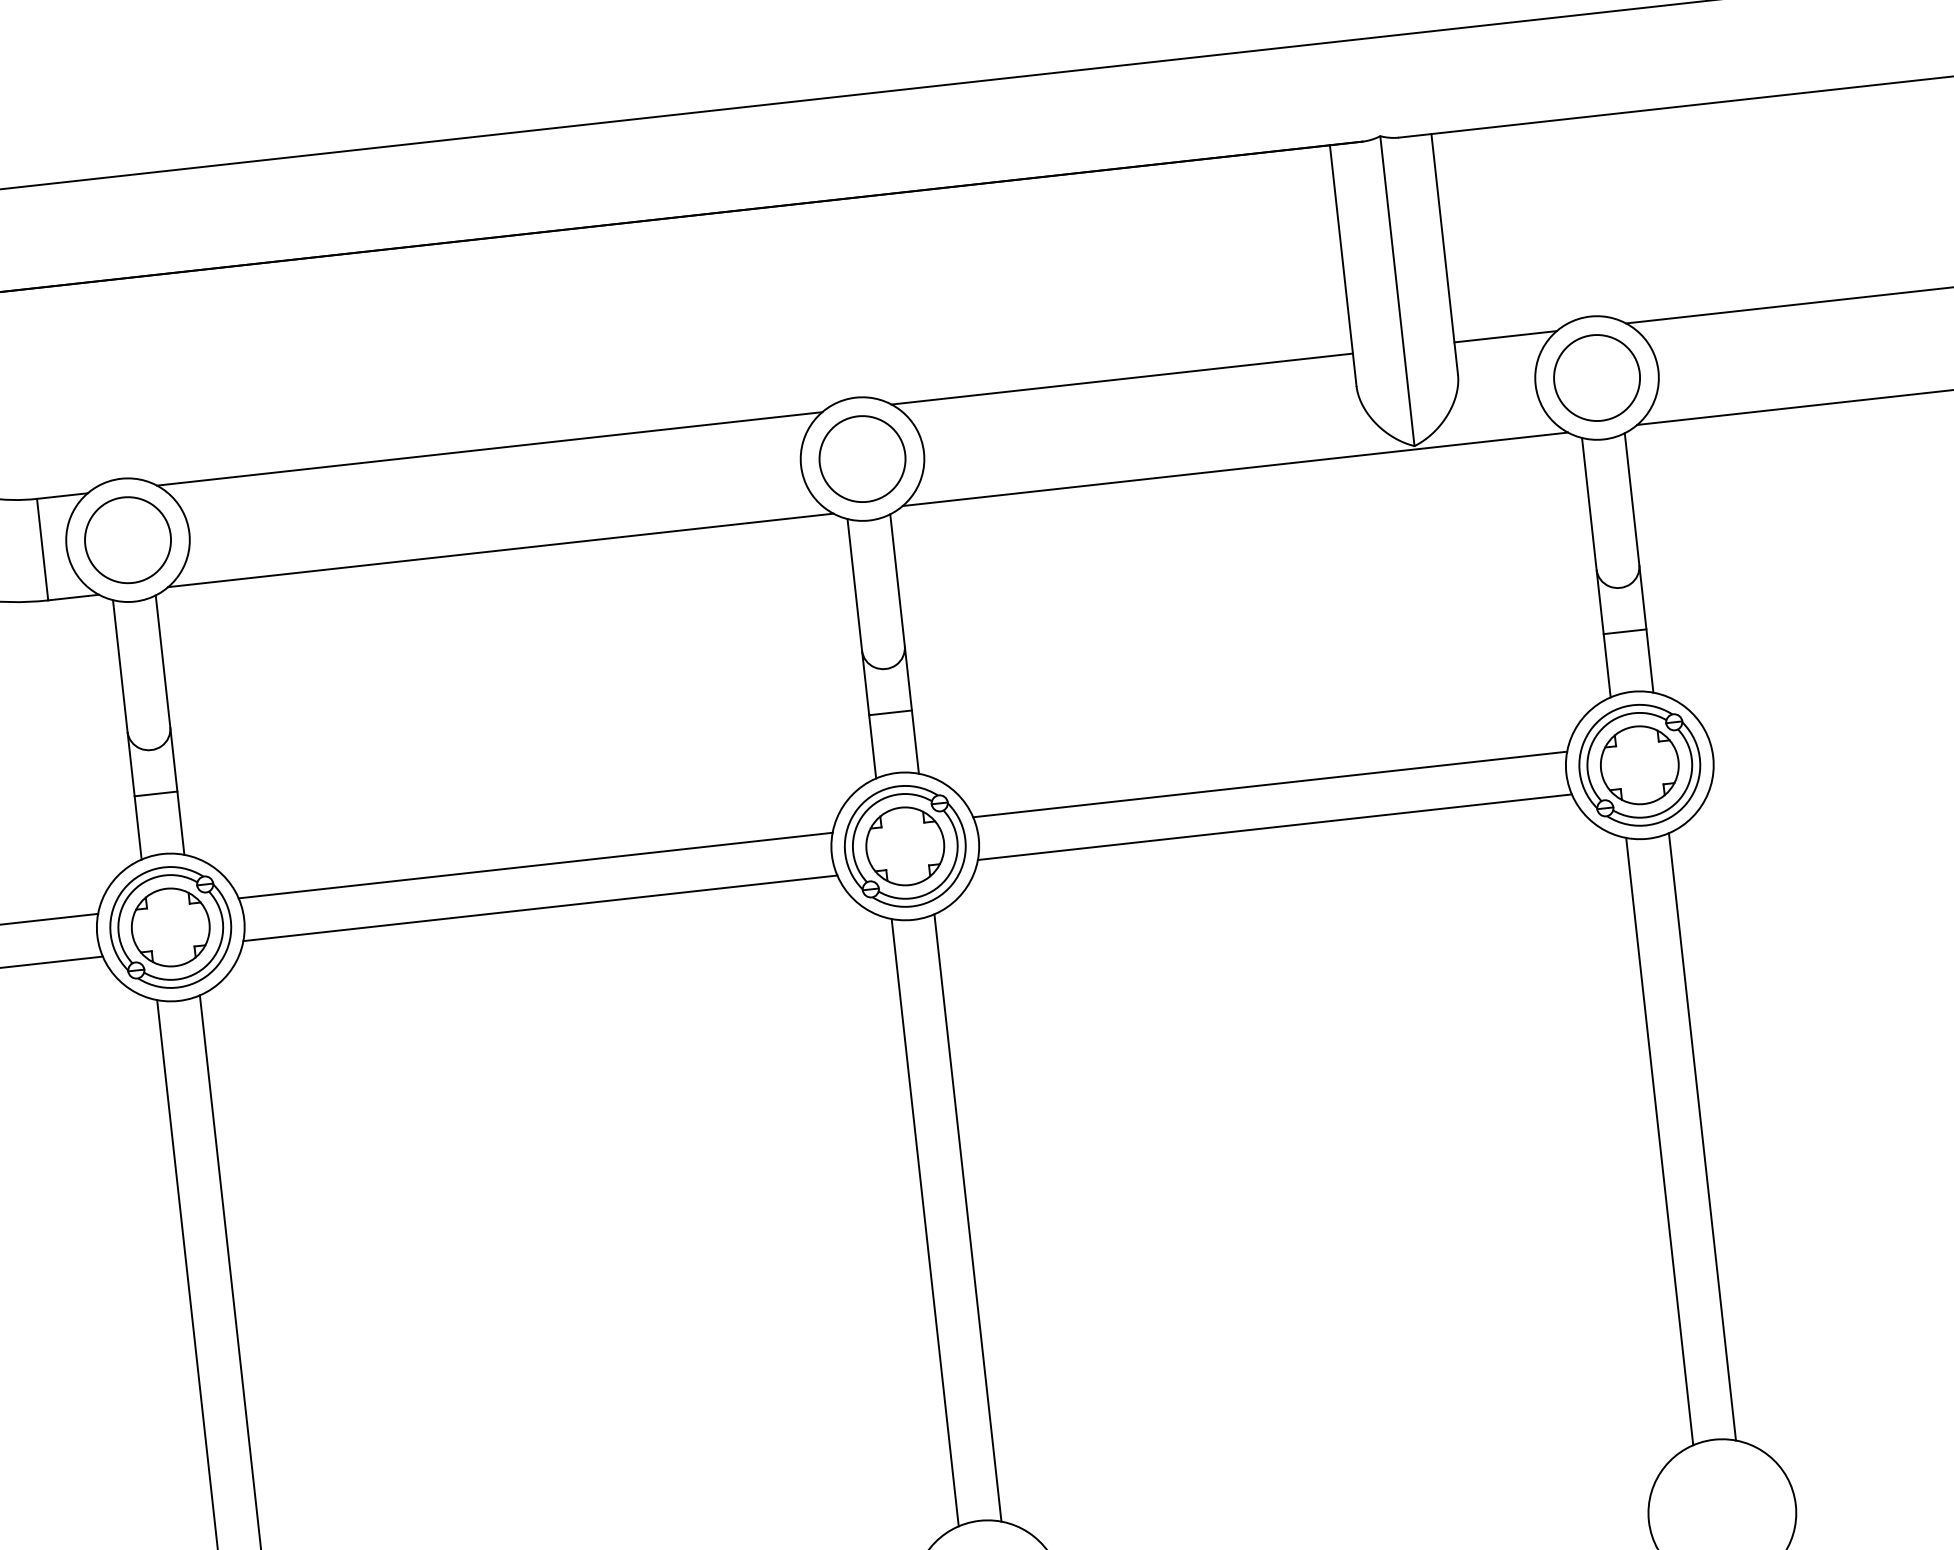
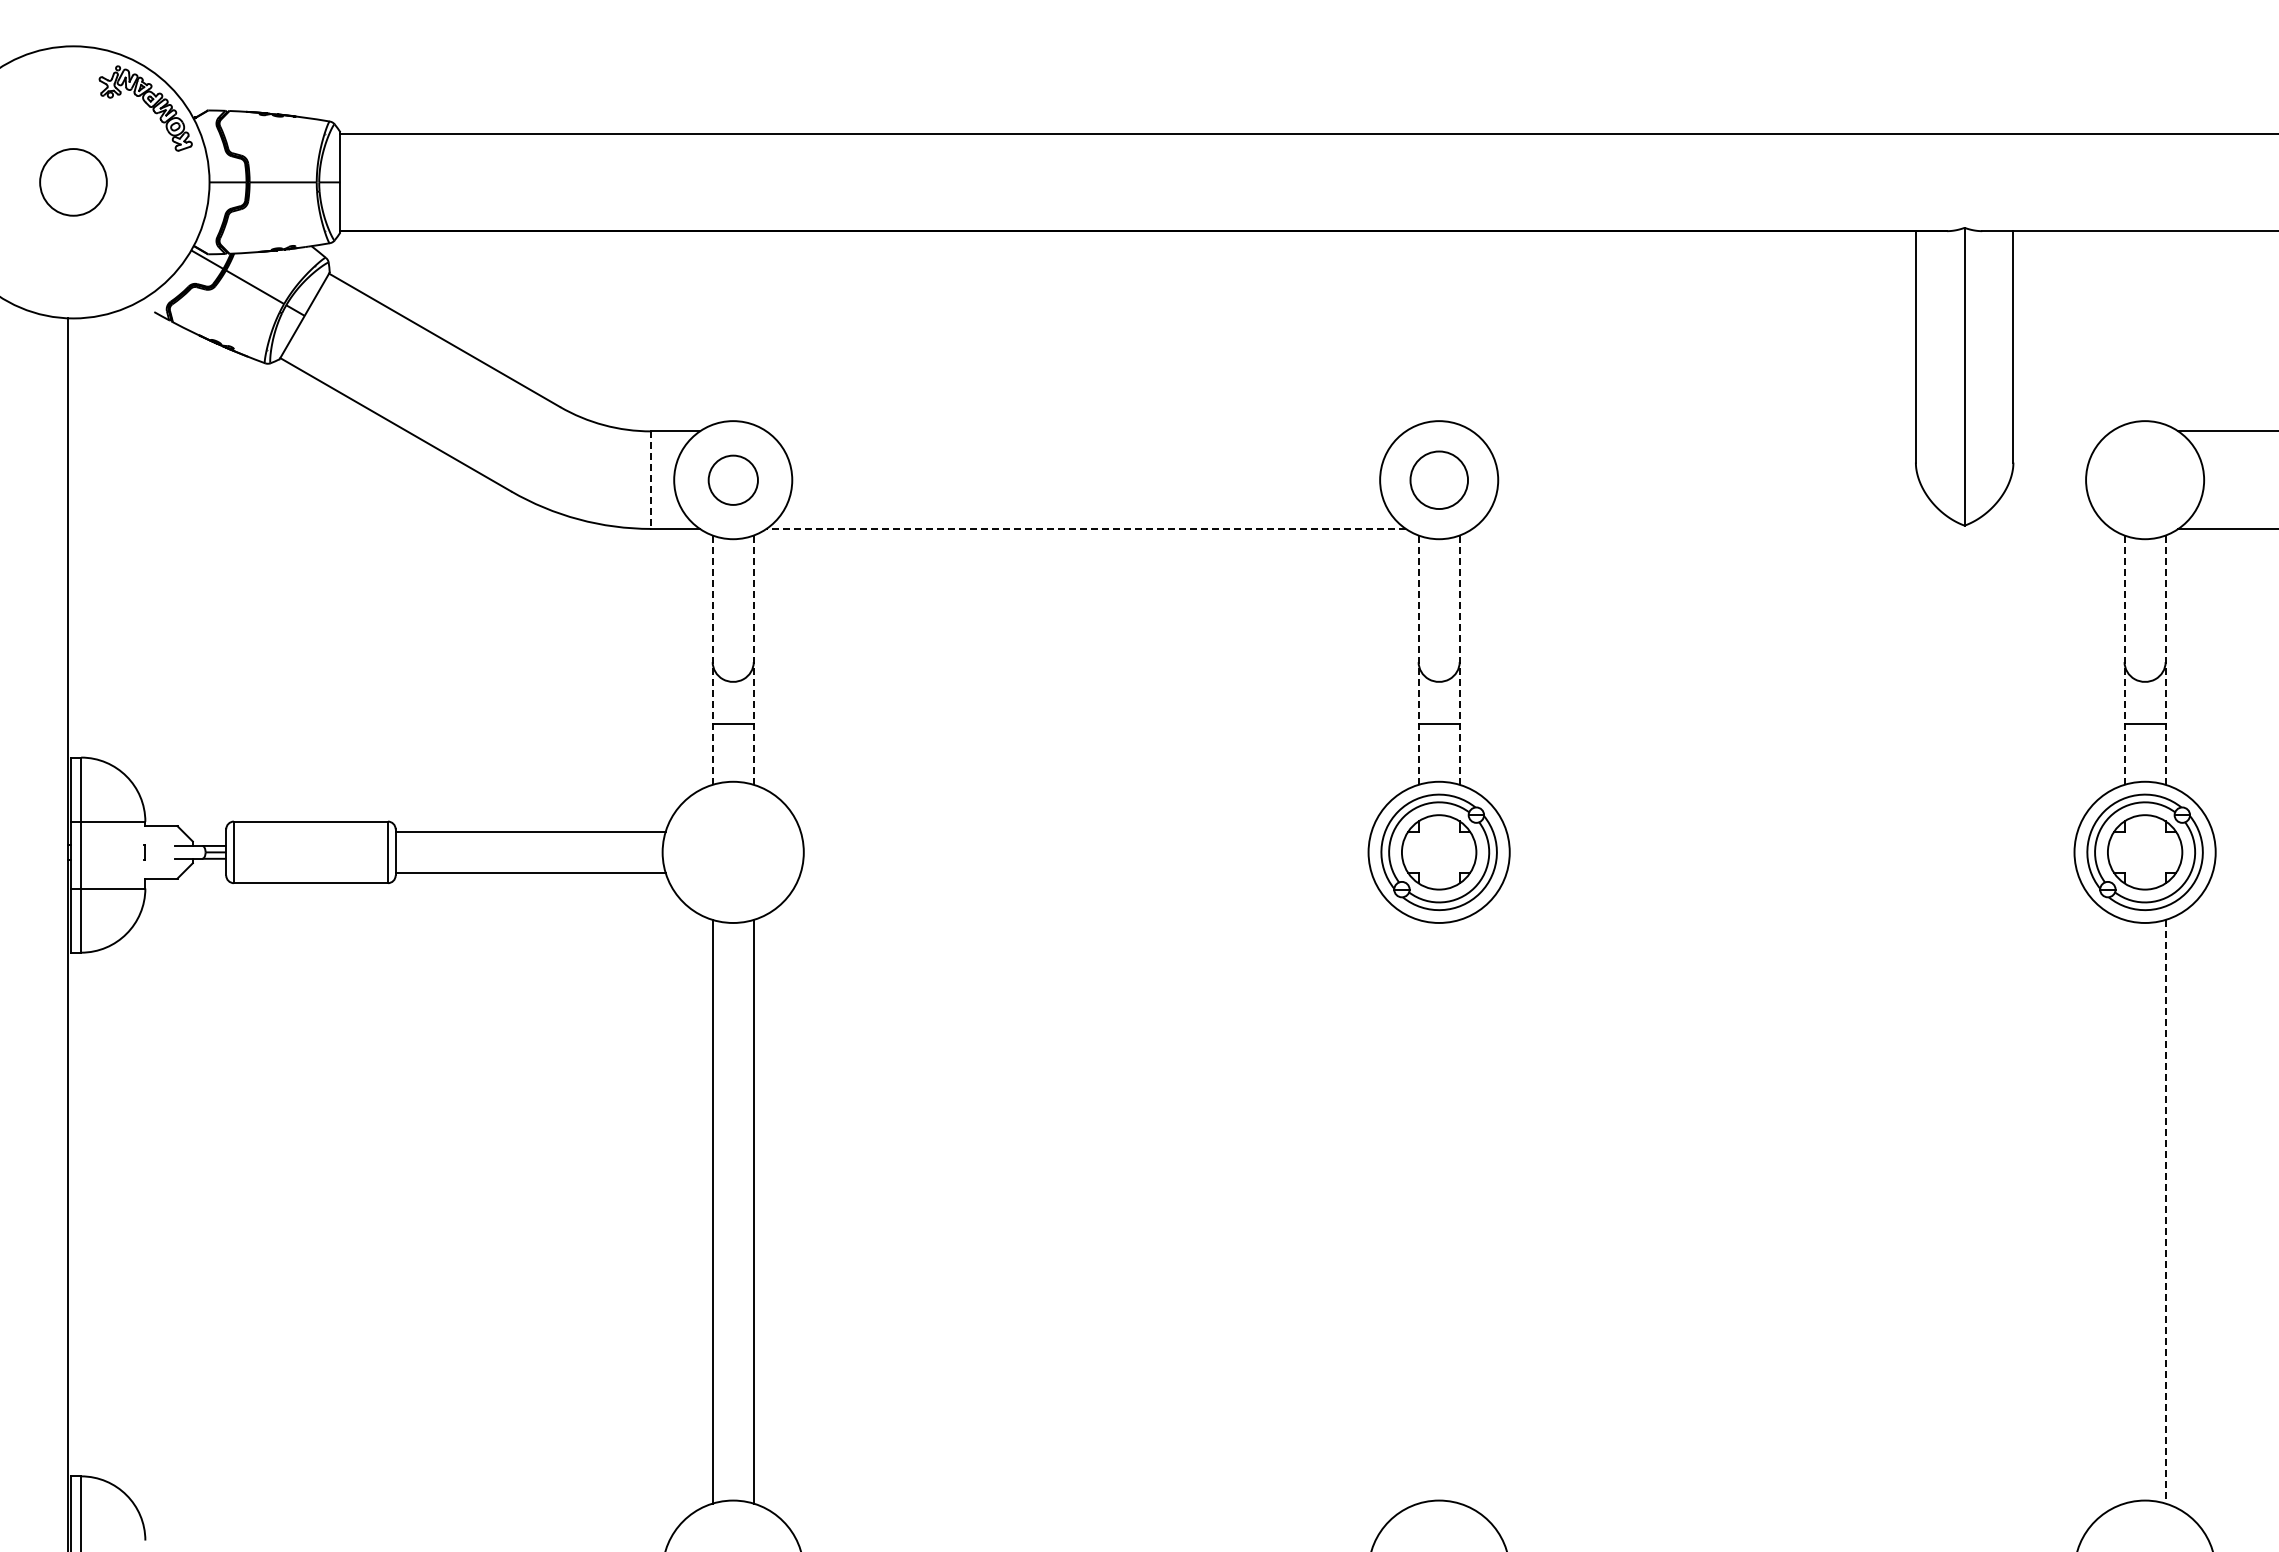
line: (1505, 336) -> (2062, 431), removed
circle: (1597, 378) -> (2145, 480), removed
line: (1121, 379) -> (1693, 431), removed
line: (488, 449) -> (1085, 431), removed
circle: (862, 459) -> (1439, 480), size x0.7
line: (1234, 468) -> (1791, 528), removed
circle: (128, 540) -> (733, 480), size x0.6
line: (43, 549) -> (651, 480), solid -> dashed
line: (501, 549) -> (1086, 528), solid -> dashed
line: (1638, 563) -> (2165, 660), solid -> dashed
line: (1596, 568) -> (2124, 660), solid -> dashed
line: (904, 644) -> (1459, 660), solid -> dashed
line: (861, 649) -> (1418, 660), solid -> dashed
line: (169, 725) -> (753, 660), solid -> dashed
line: (127, 730) -> (712, 660), solid -> dashed
line: (1269, 784) -> (1791, 831), removed
line: (1274, 826) -> (1791, 872), removed
line: (534, 865) -> (1085, 831), removed
line: (539, 907) -> (1085, 872), removed
part: (169, 926) -> (732, 851), removed
line: (1702, 1136) -> (2165, 1211), solid -> dashed
line: (1659, 1141) -> (2124, 1211), removed
line: (967, 1217) -> (1459, 1211), removed
line: (925, 1222) -> (1418, 1211), removed

